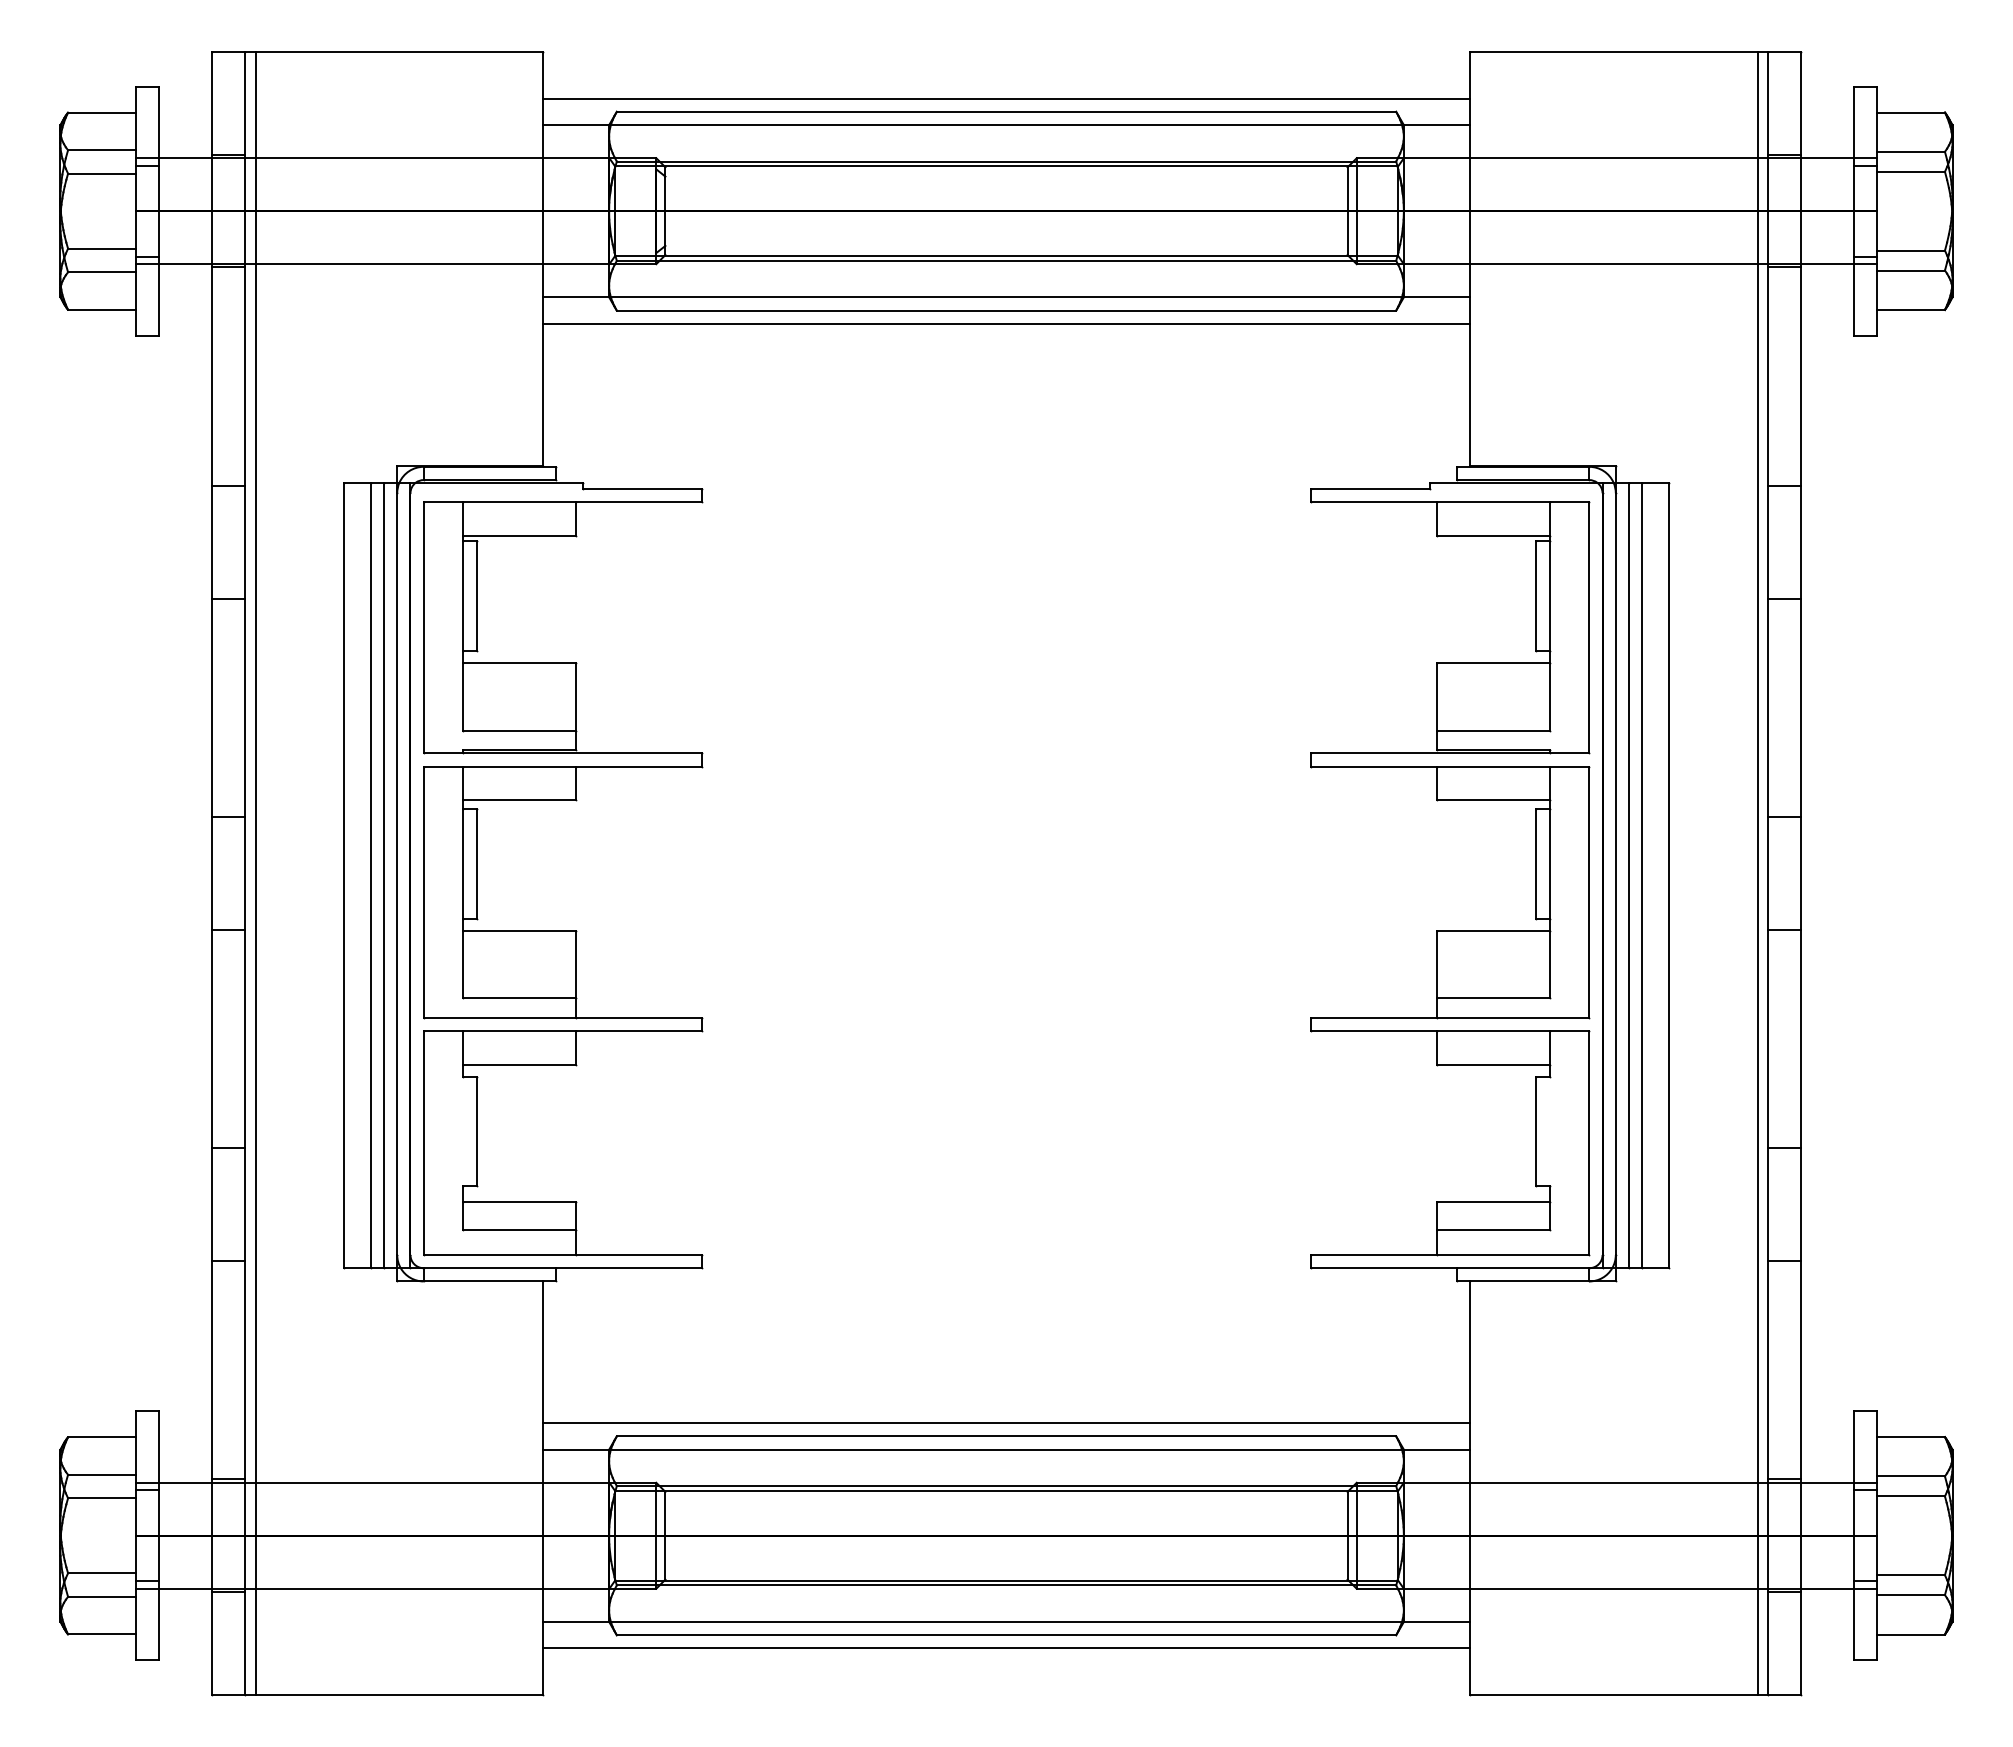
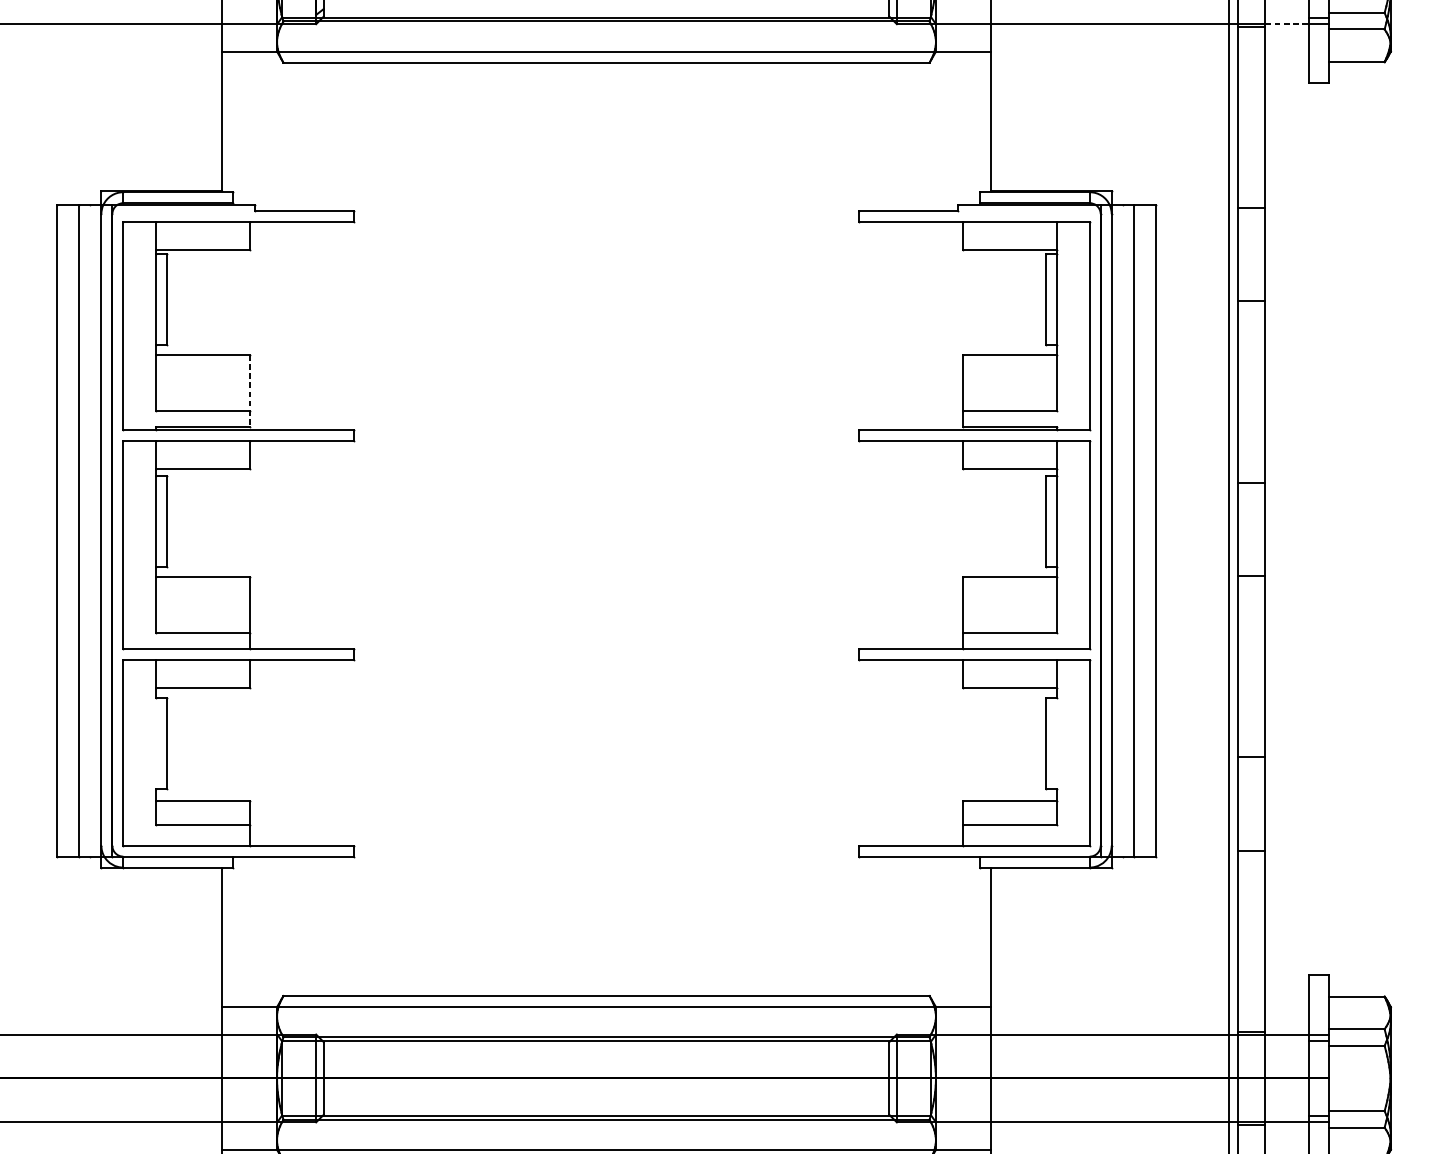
line: (1828, 264) -> (1288, 24), solid -> dashed
line: (1006, 323) -> (606, 73), removed
line: (576, 707) -> (250, 391), solid -> dashed
line: (383, 875) -> (89, 531), removed
line: (1629, 875) -> (1123, 531), removed
line: (1006, 1423) -> (606, 985), removed

